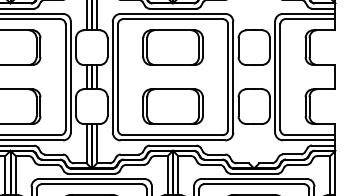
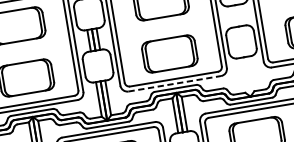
line: (173, 140) -> (175, 83), solid -> dashed

